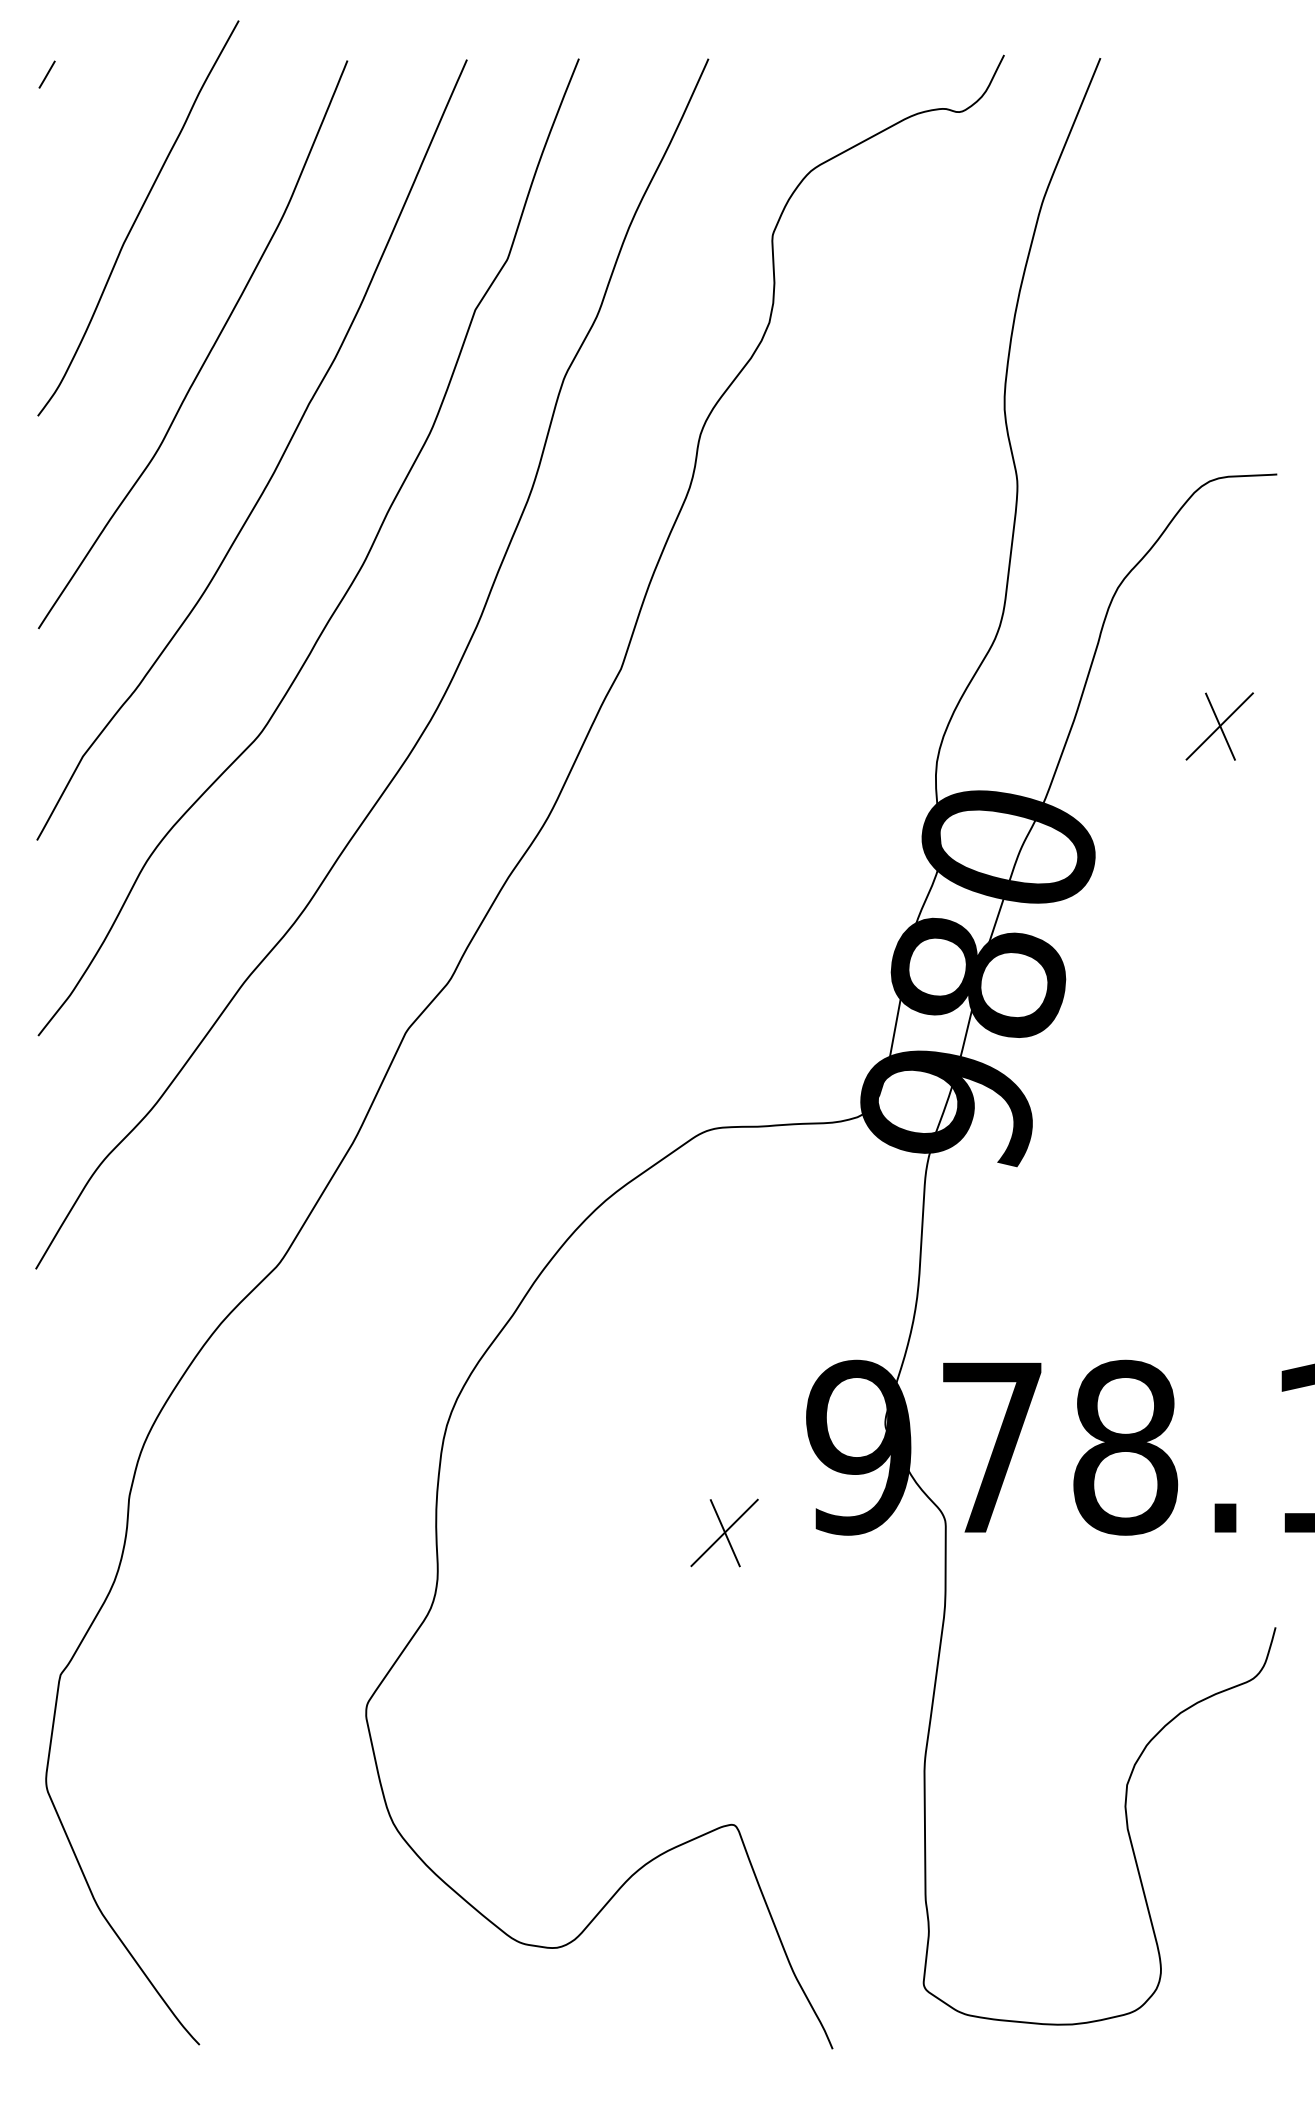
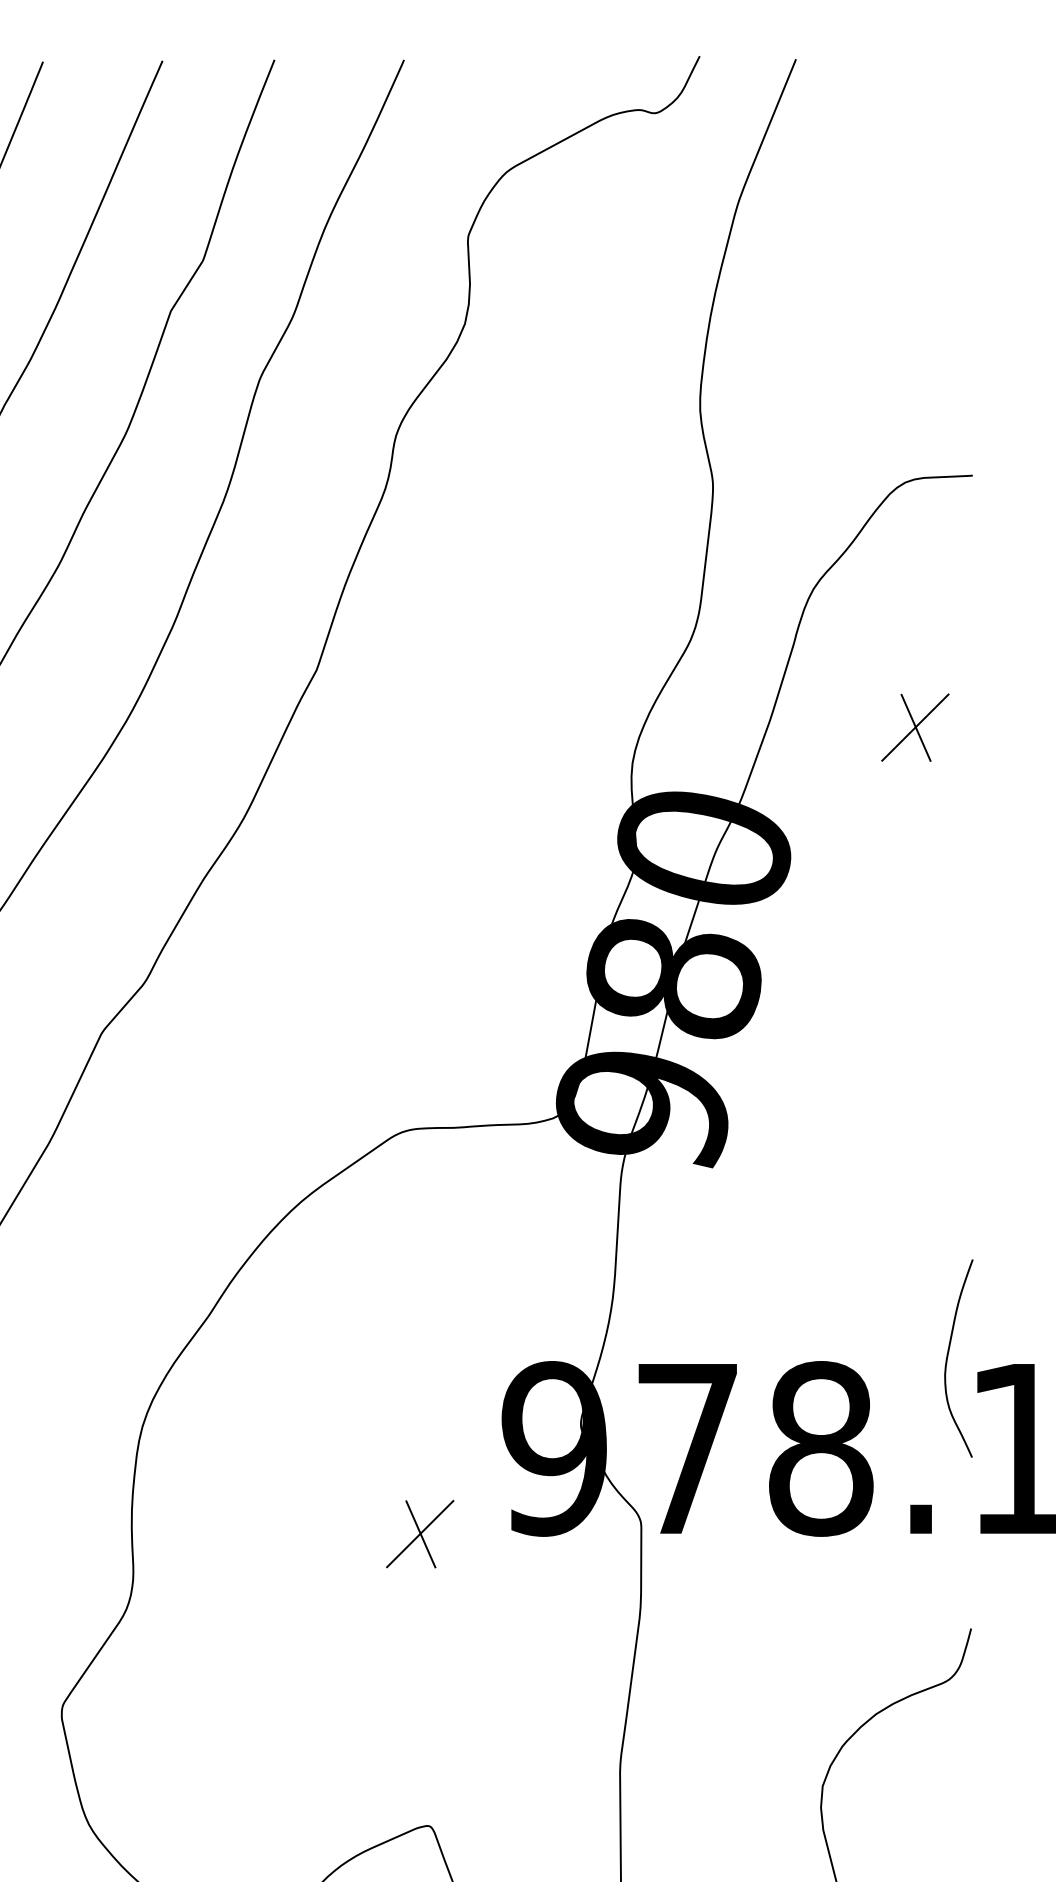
curve: (1252, 1357) -> (948, 1358), added

